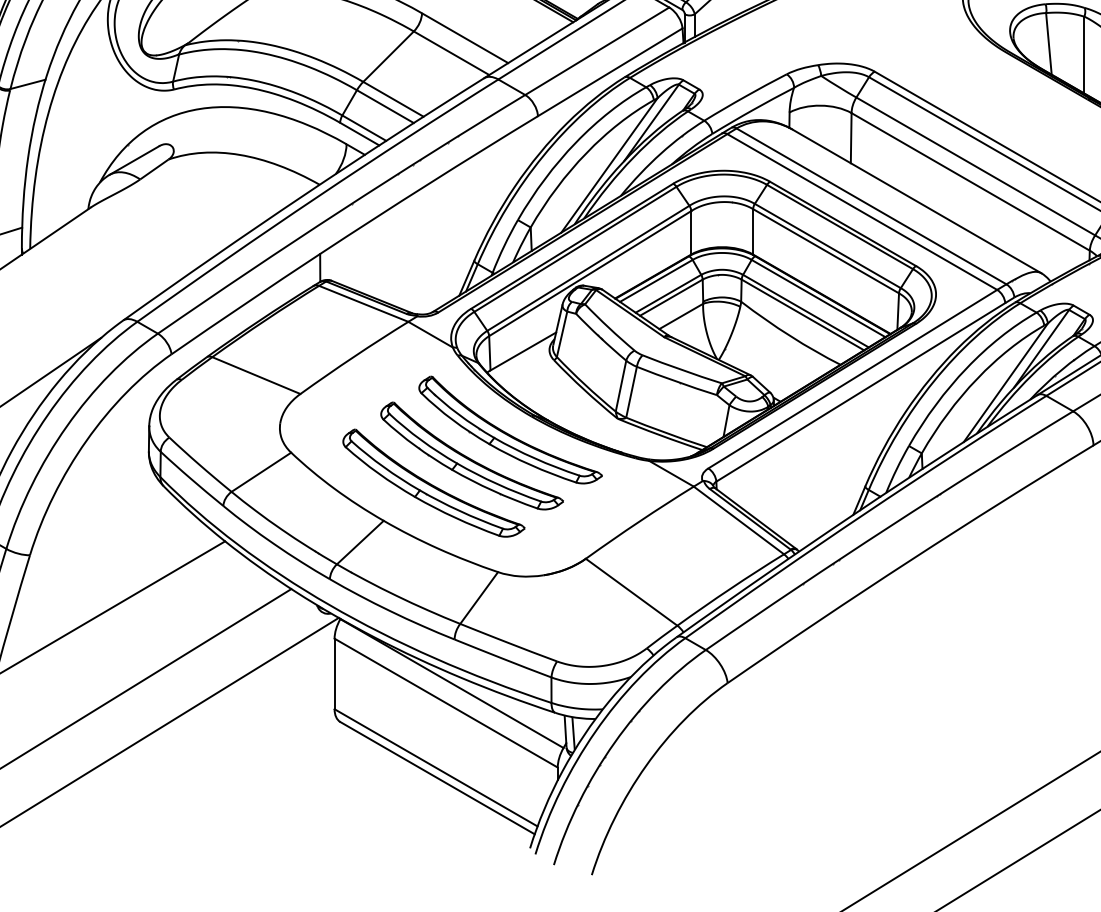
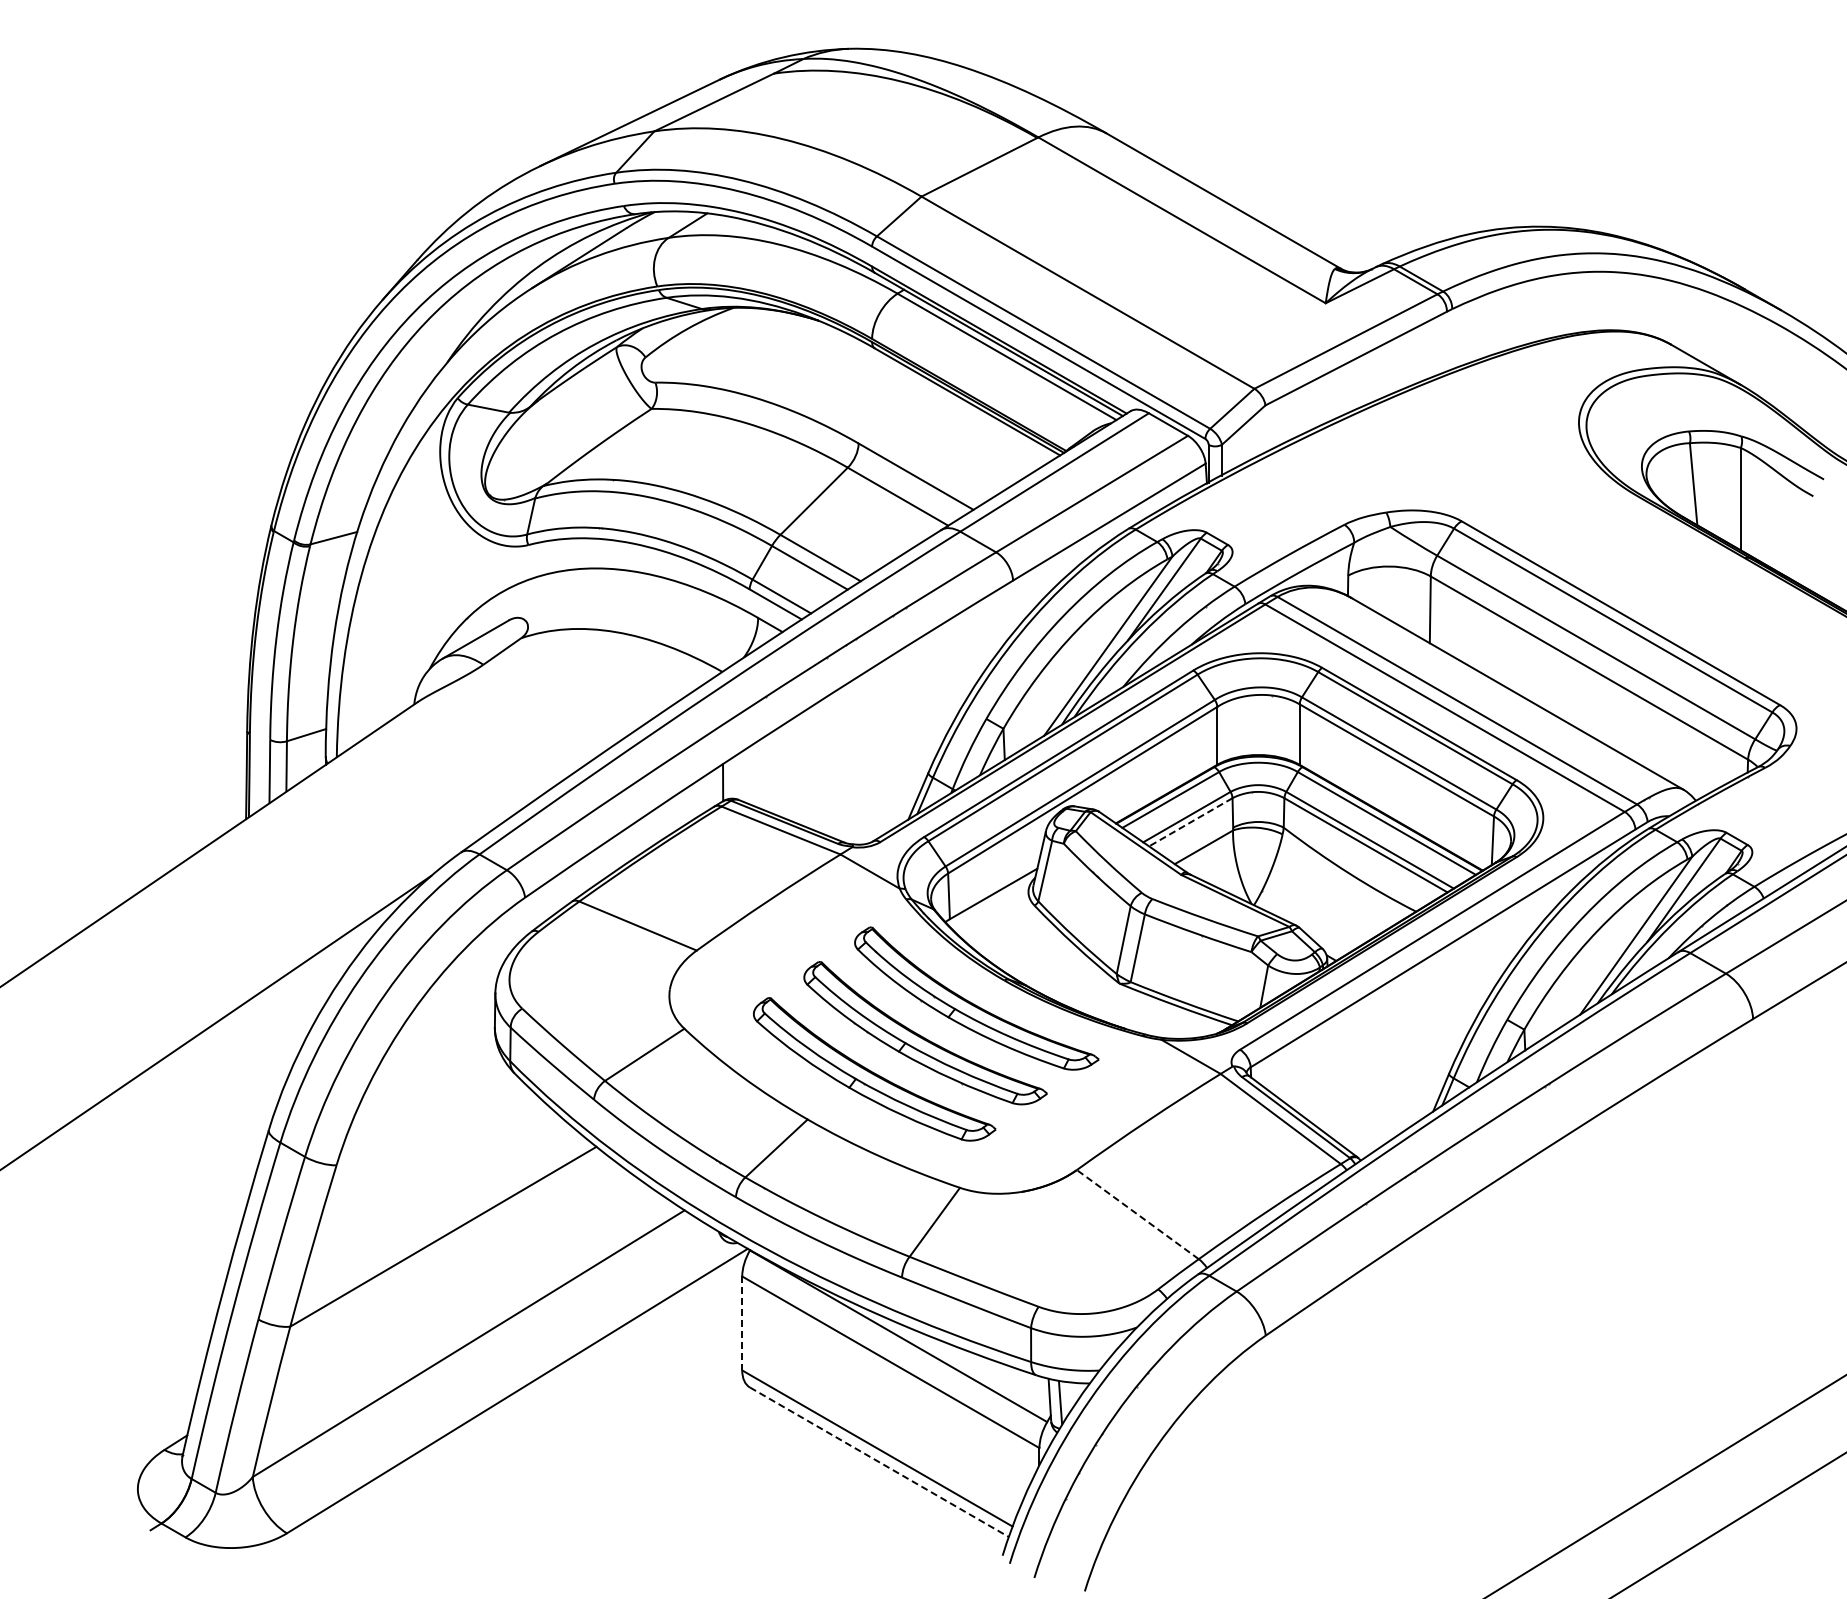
line: (671, 297) -> (1190, 822), solid -> dashed
line: (631, 592) -> (1137, 1214), solid -> dashed
line: (334, 673) -> (742, 1323), solid -> dashed
line: (437, 778) -> (879, 1462), solid -> dashed

